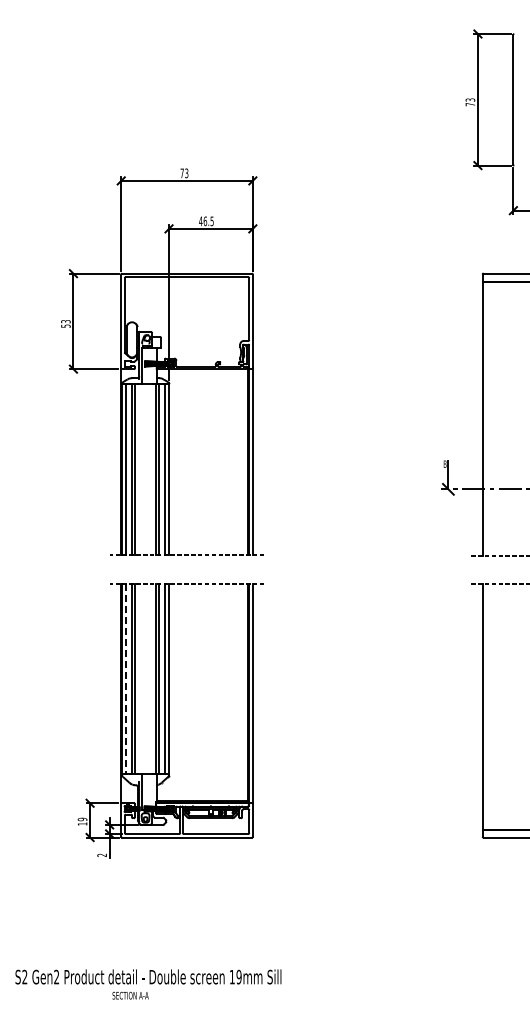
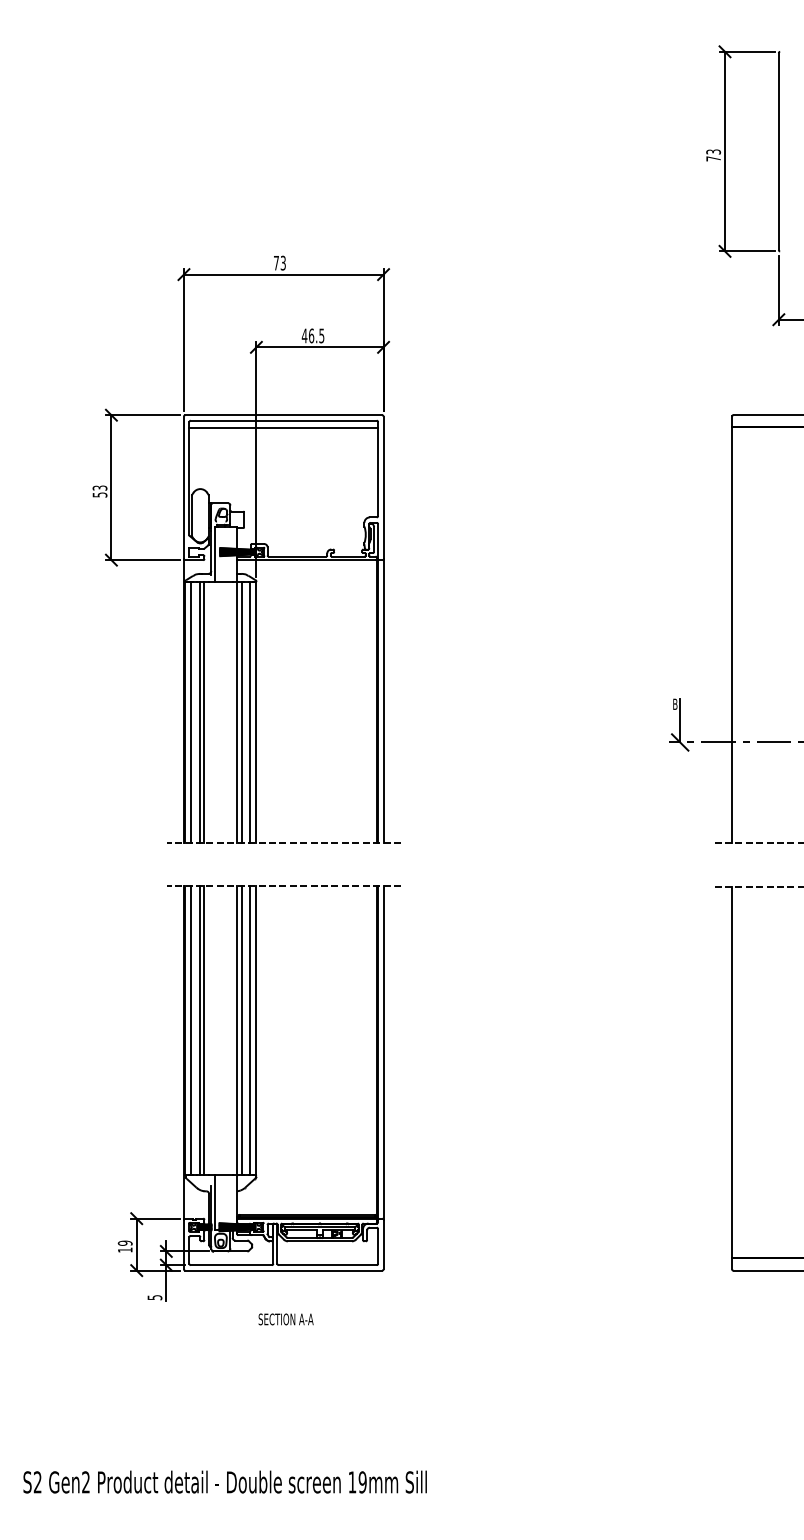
line: (186, 281) -> (282, 427), added
line: (126, 679) -> (191, 1030), dashed -> solid
text: (101, 854) -> (153, 1296), 2 -> 5
text: (130, 995) -> (285, 1319), moved

